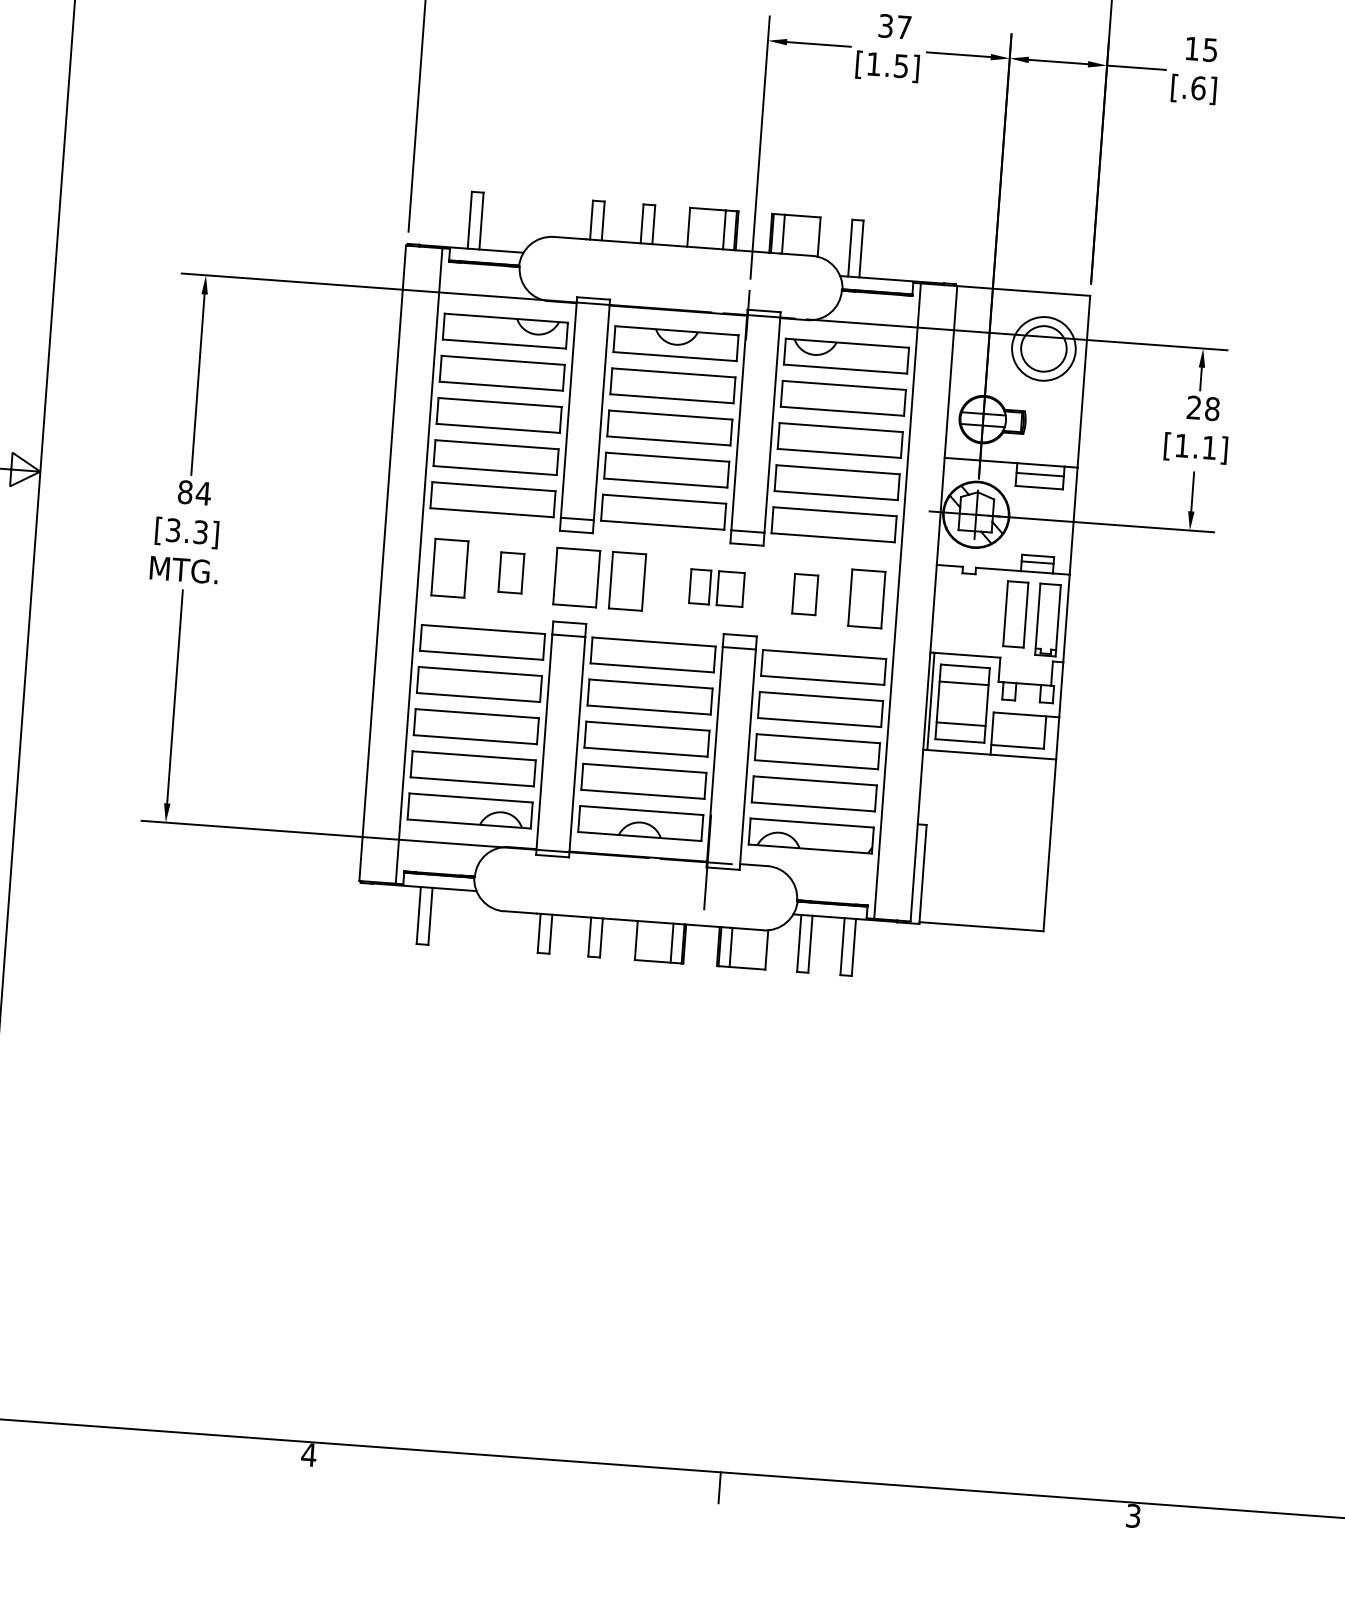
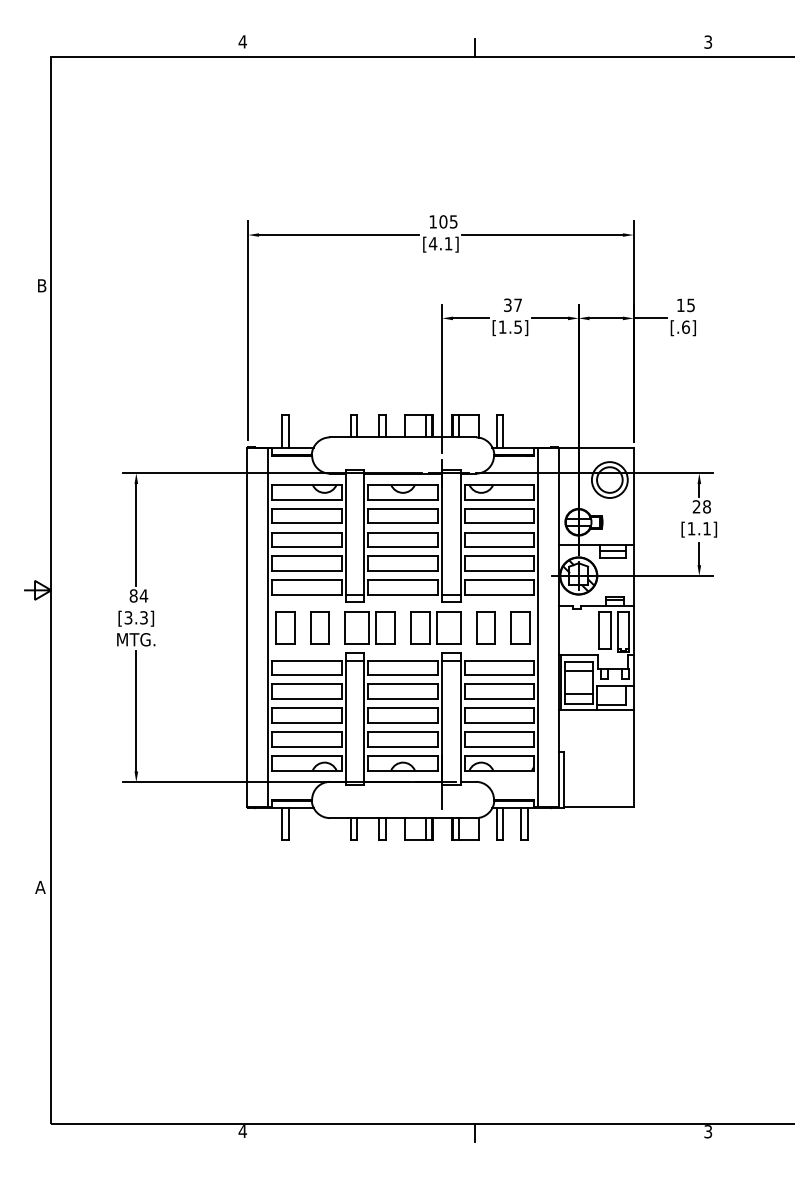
part: (510, 572) -> (319, 627), size x1.43
part: (715, 587) -> (435, 627), size x1.67
part: (804, 593) -> (485, 627), size x1.43

